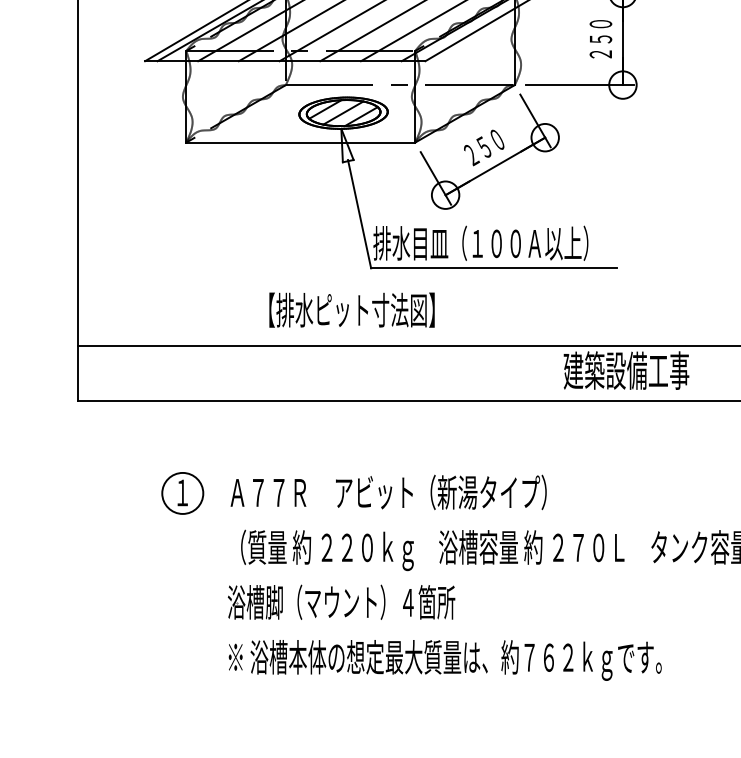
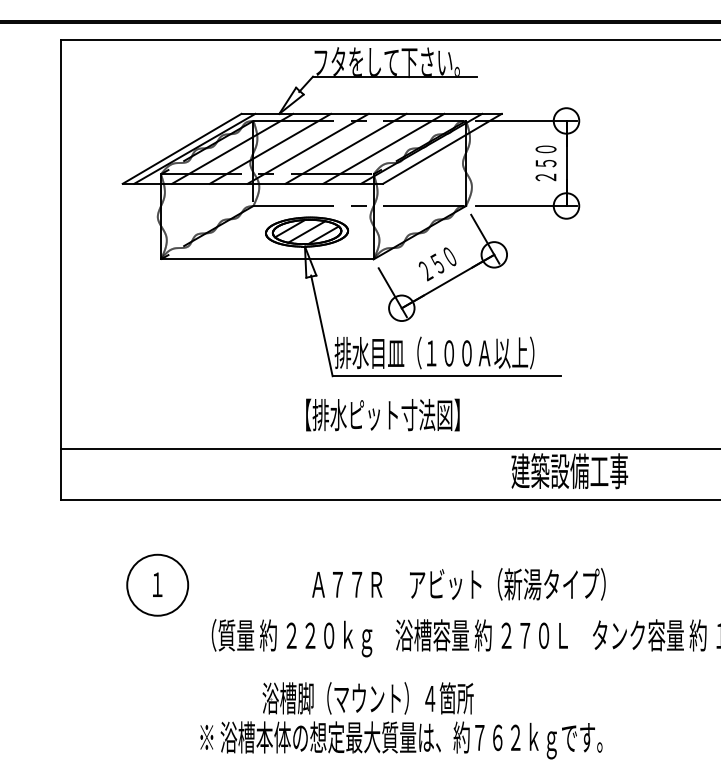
text: (351, 309) -> (382, 414), moved
text: (388, 492) -> (458, 584), moved
circle: (182, 493) -> (157, 585), size x1.6
part: (340, 602) -> (367, 698), moved

